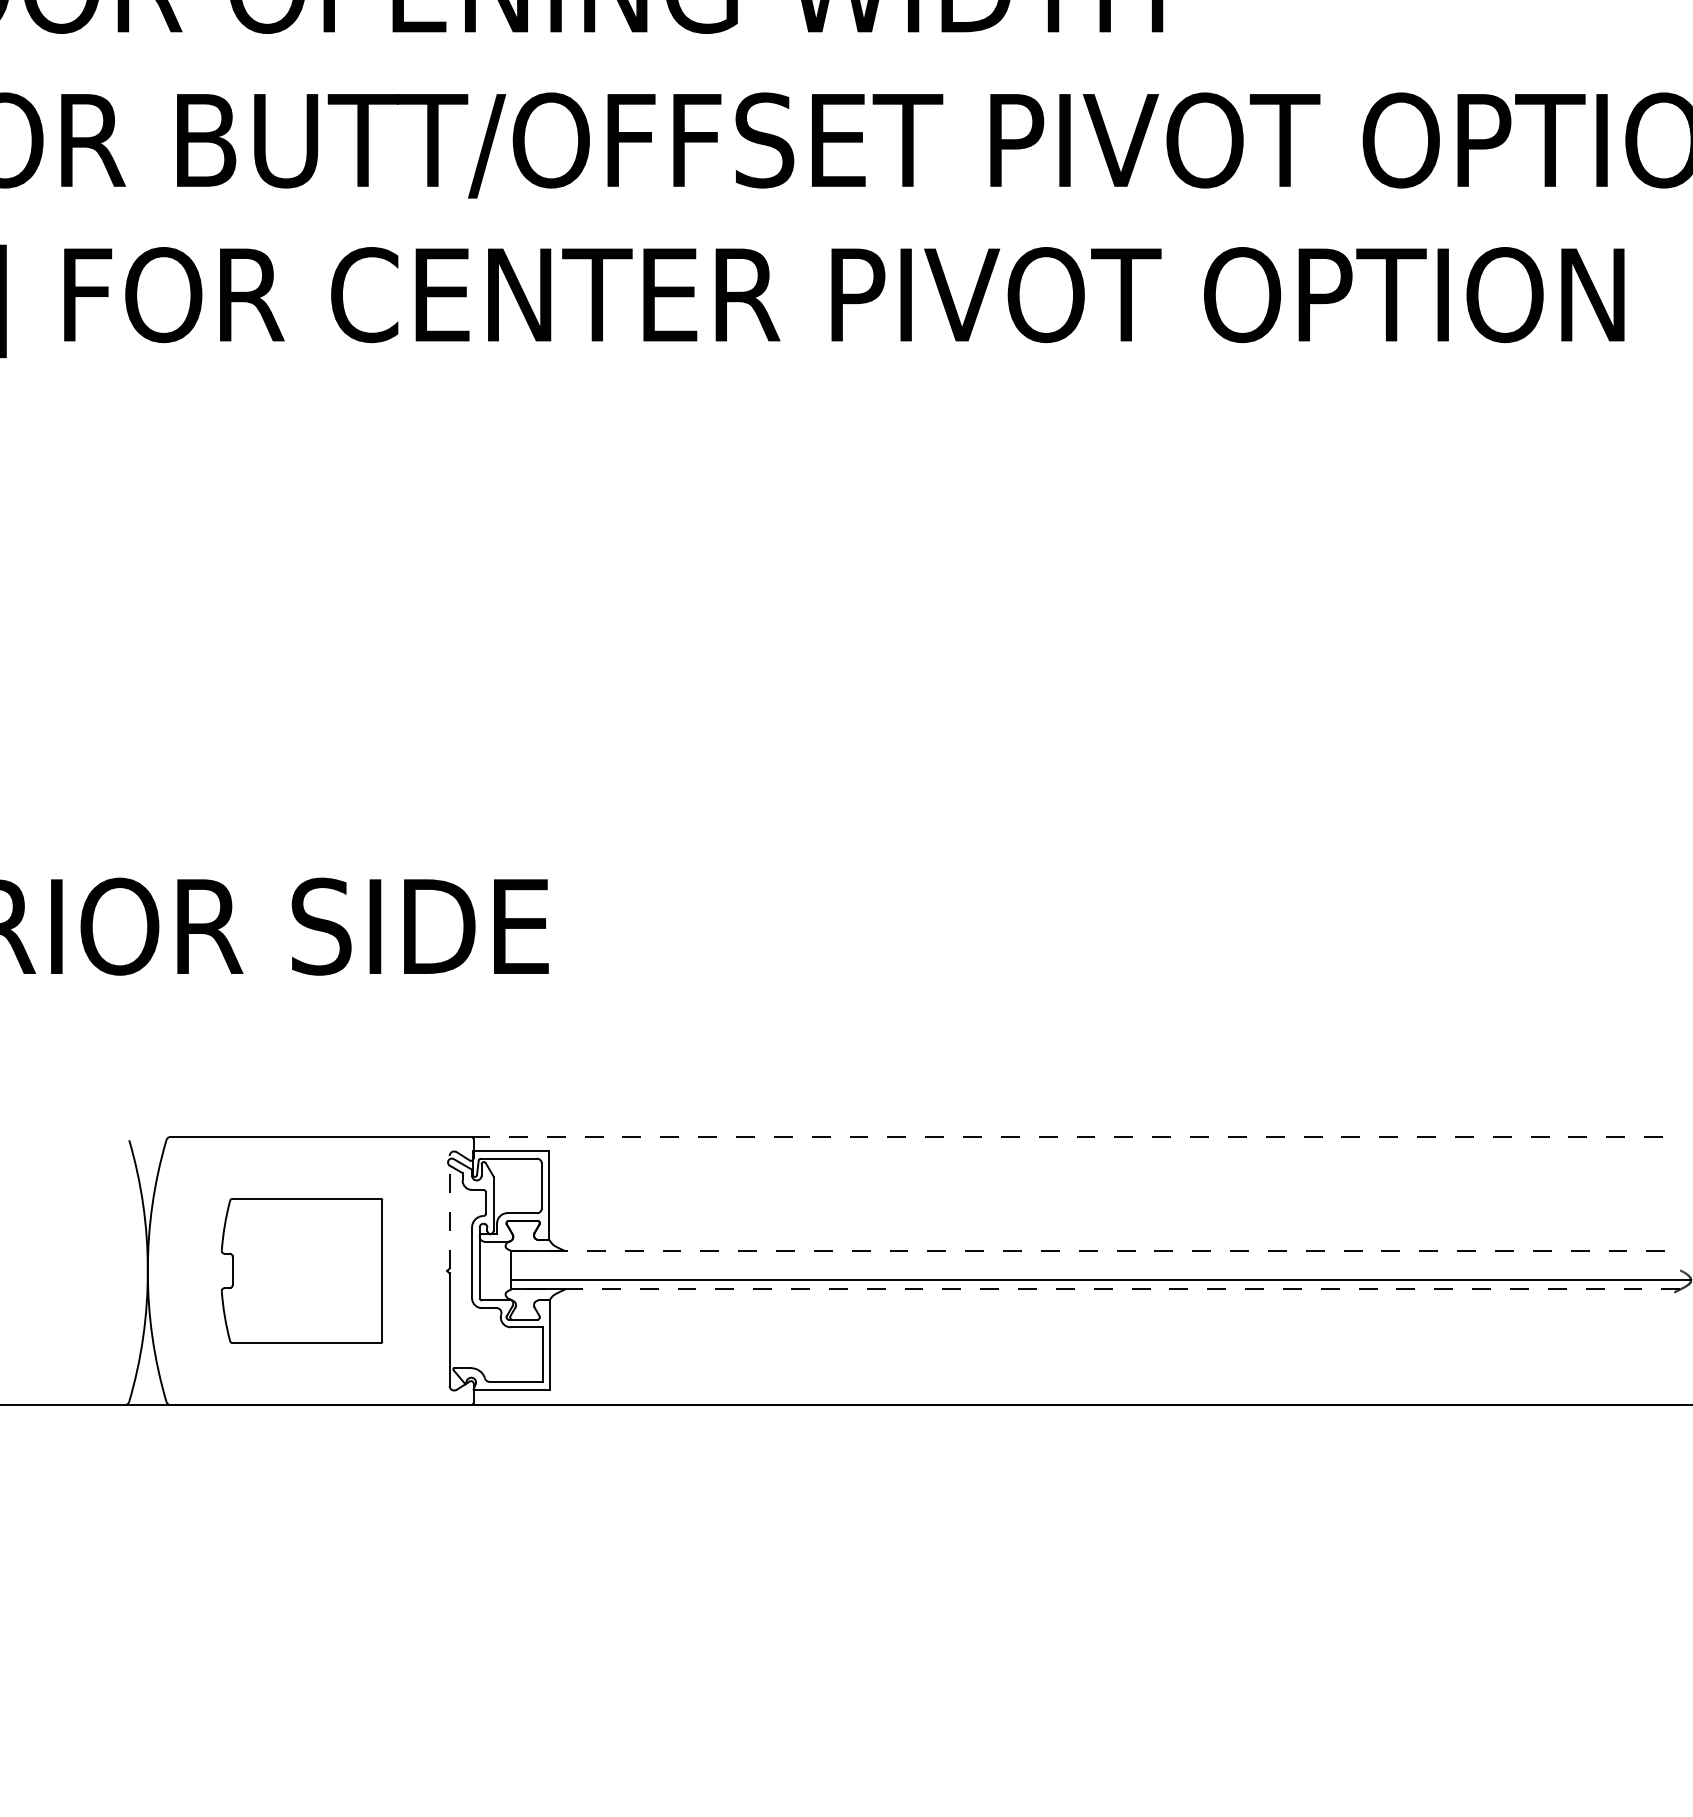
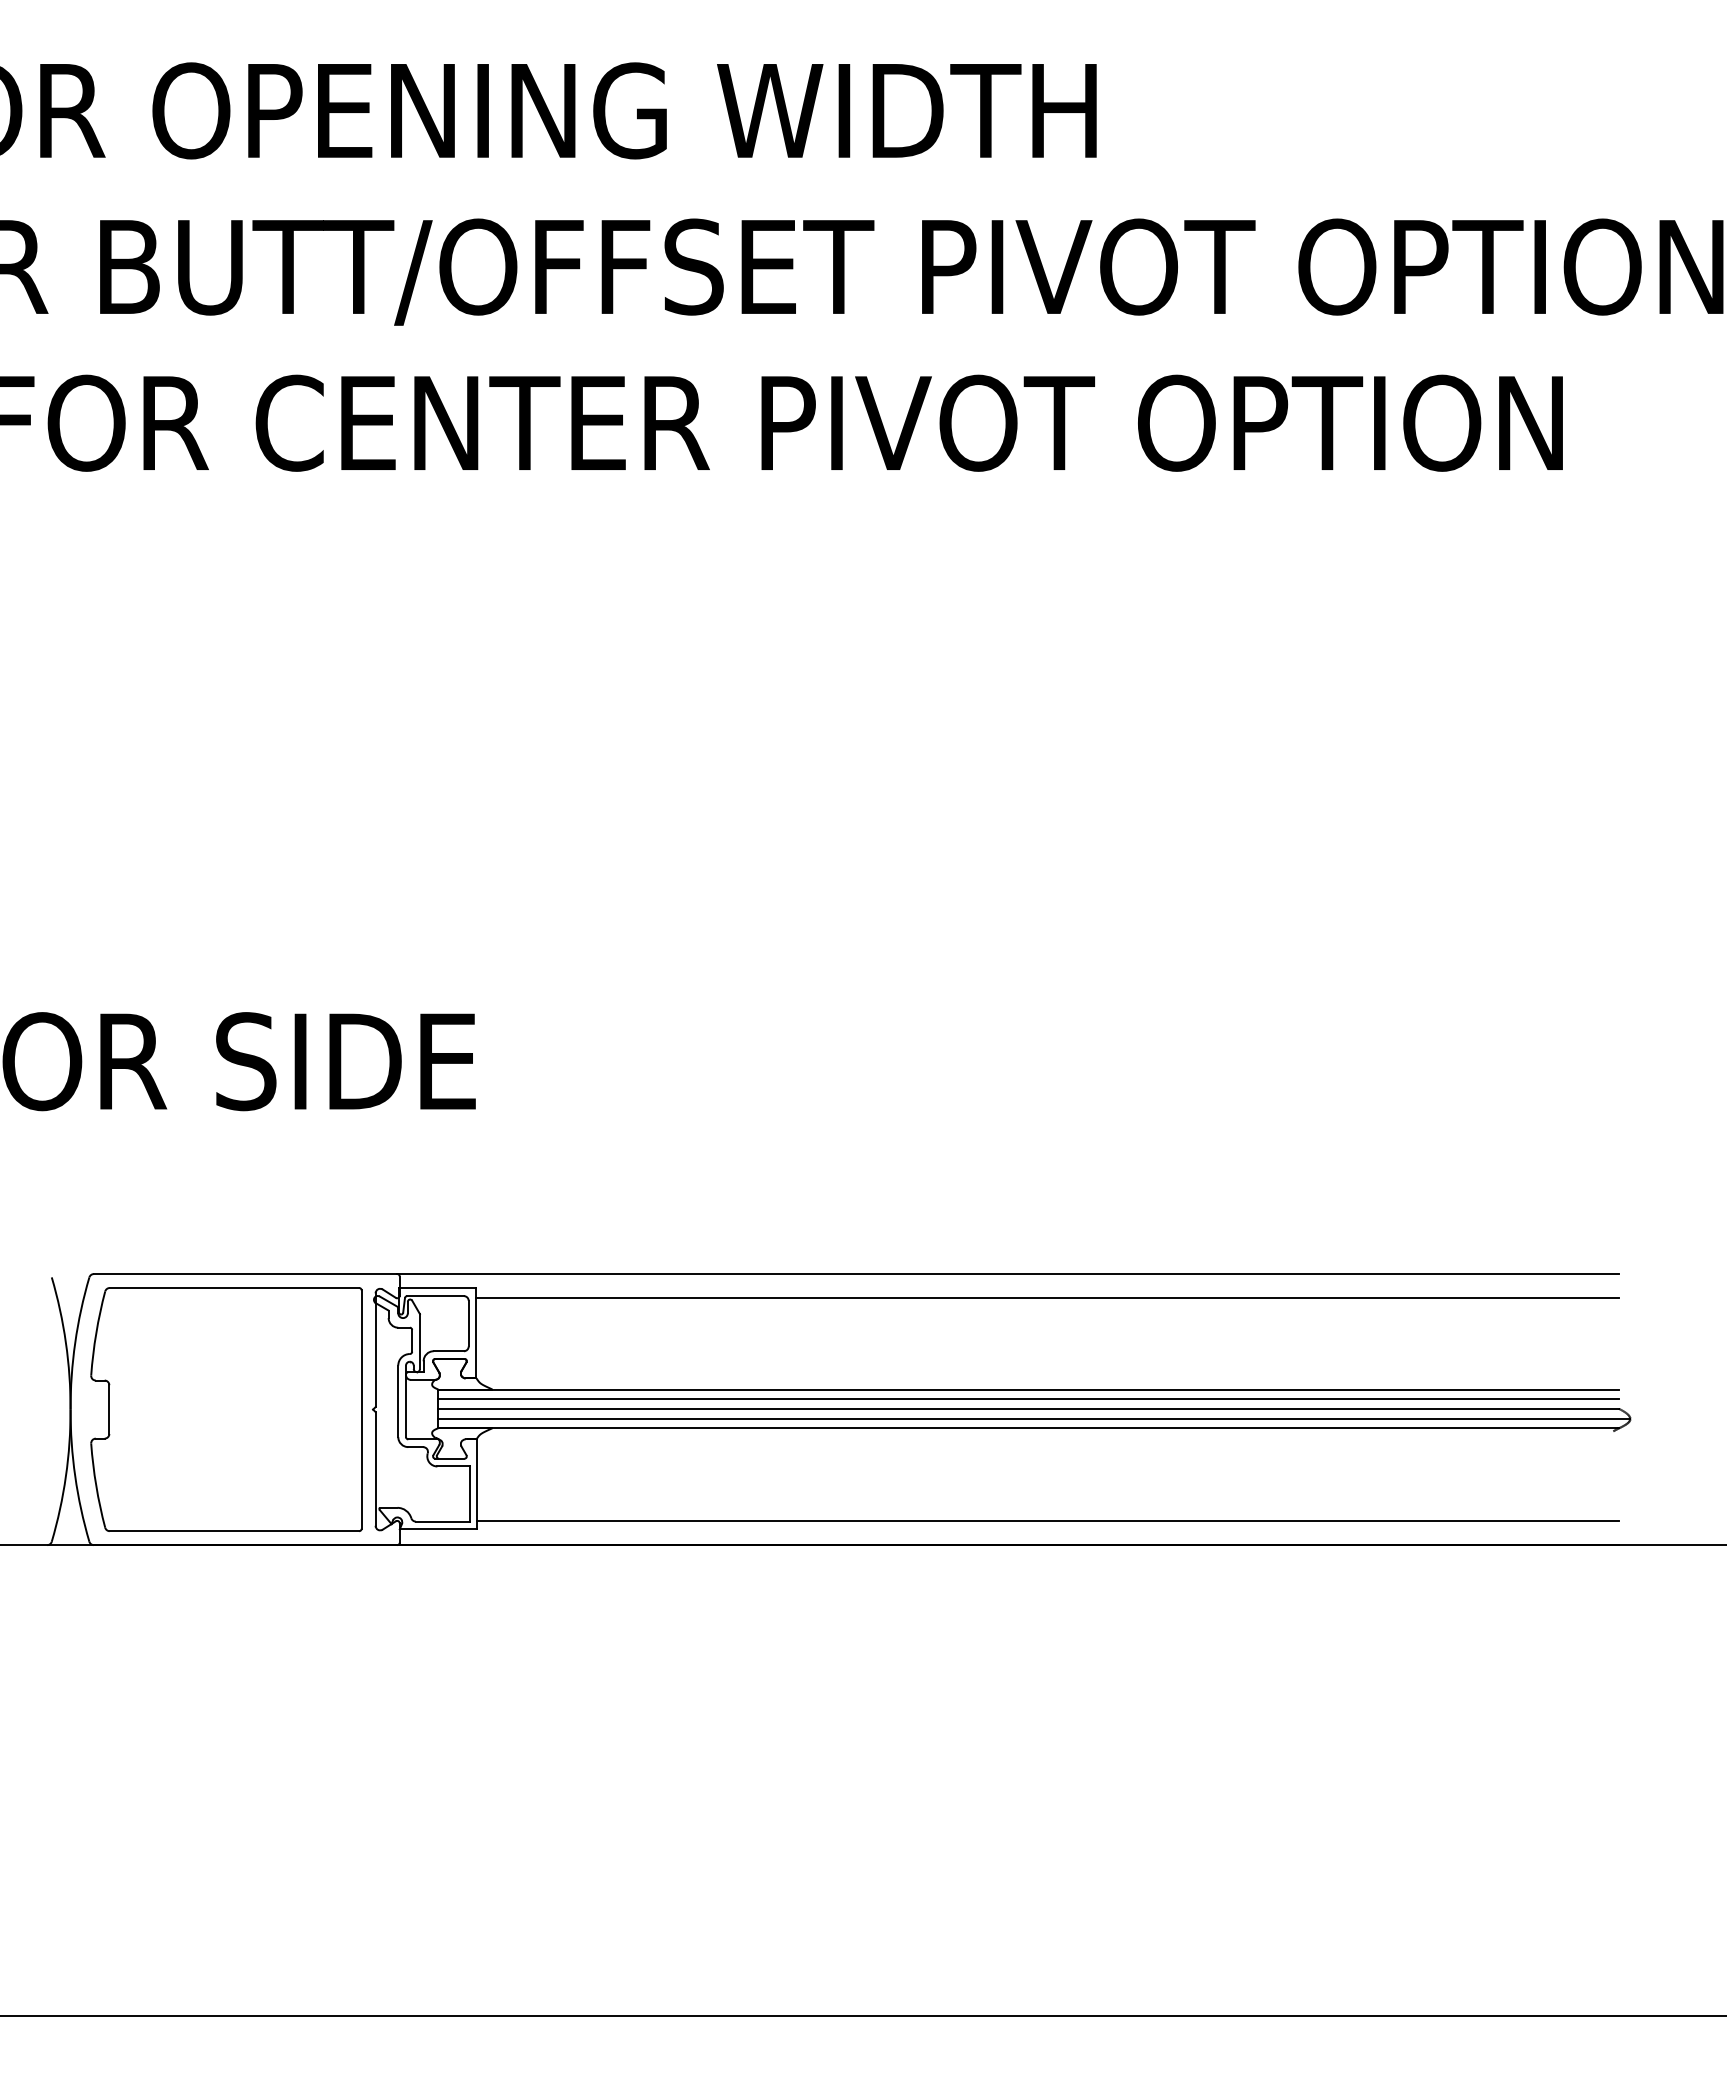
line: (1075, 1137) -> (1008, 1274), dashed -> solid
line: (1114, 1161) -> (1047, 1298), added
line: (449, 1211) -> (375, 1349), dashed -> solid
line: (1095, 1251) -> (1028, 1389), dashed -> solid
line: (1095, 1261) -> (1028, 1399), added
line: (1095, 1269) -> (1028, 1408), added
part: (302, 1270) -> (226, 1409), size x1.67
line: (1095, 1289) -> (1028, 1428), dashed -> solid
line: (1115, 1381) -> (1048, 1521), added

